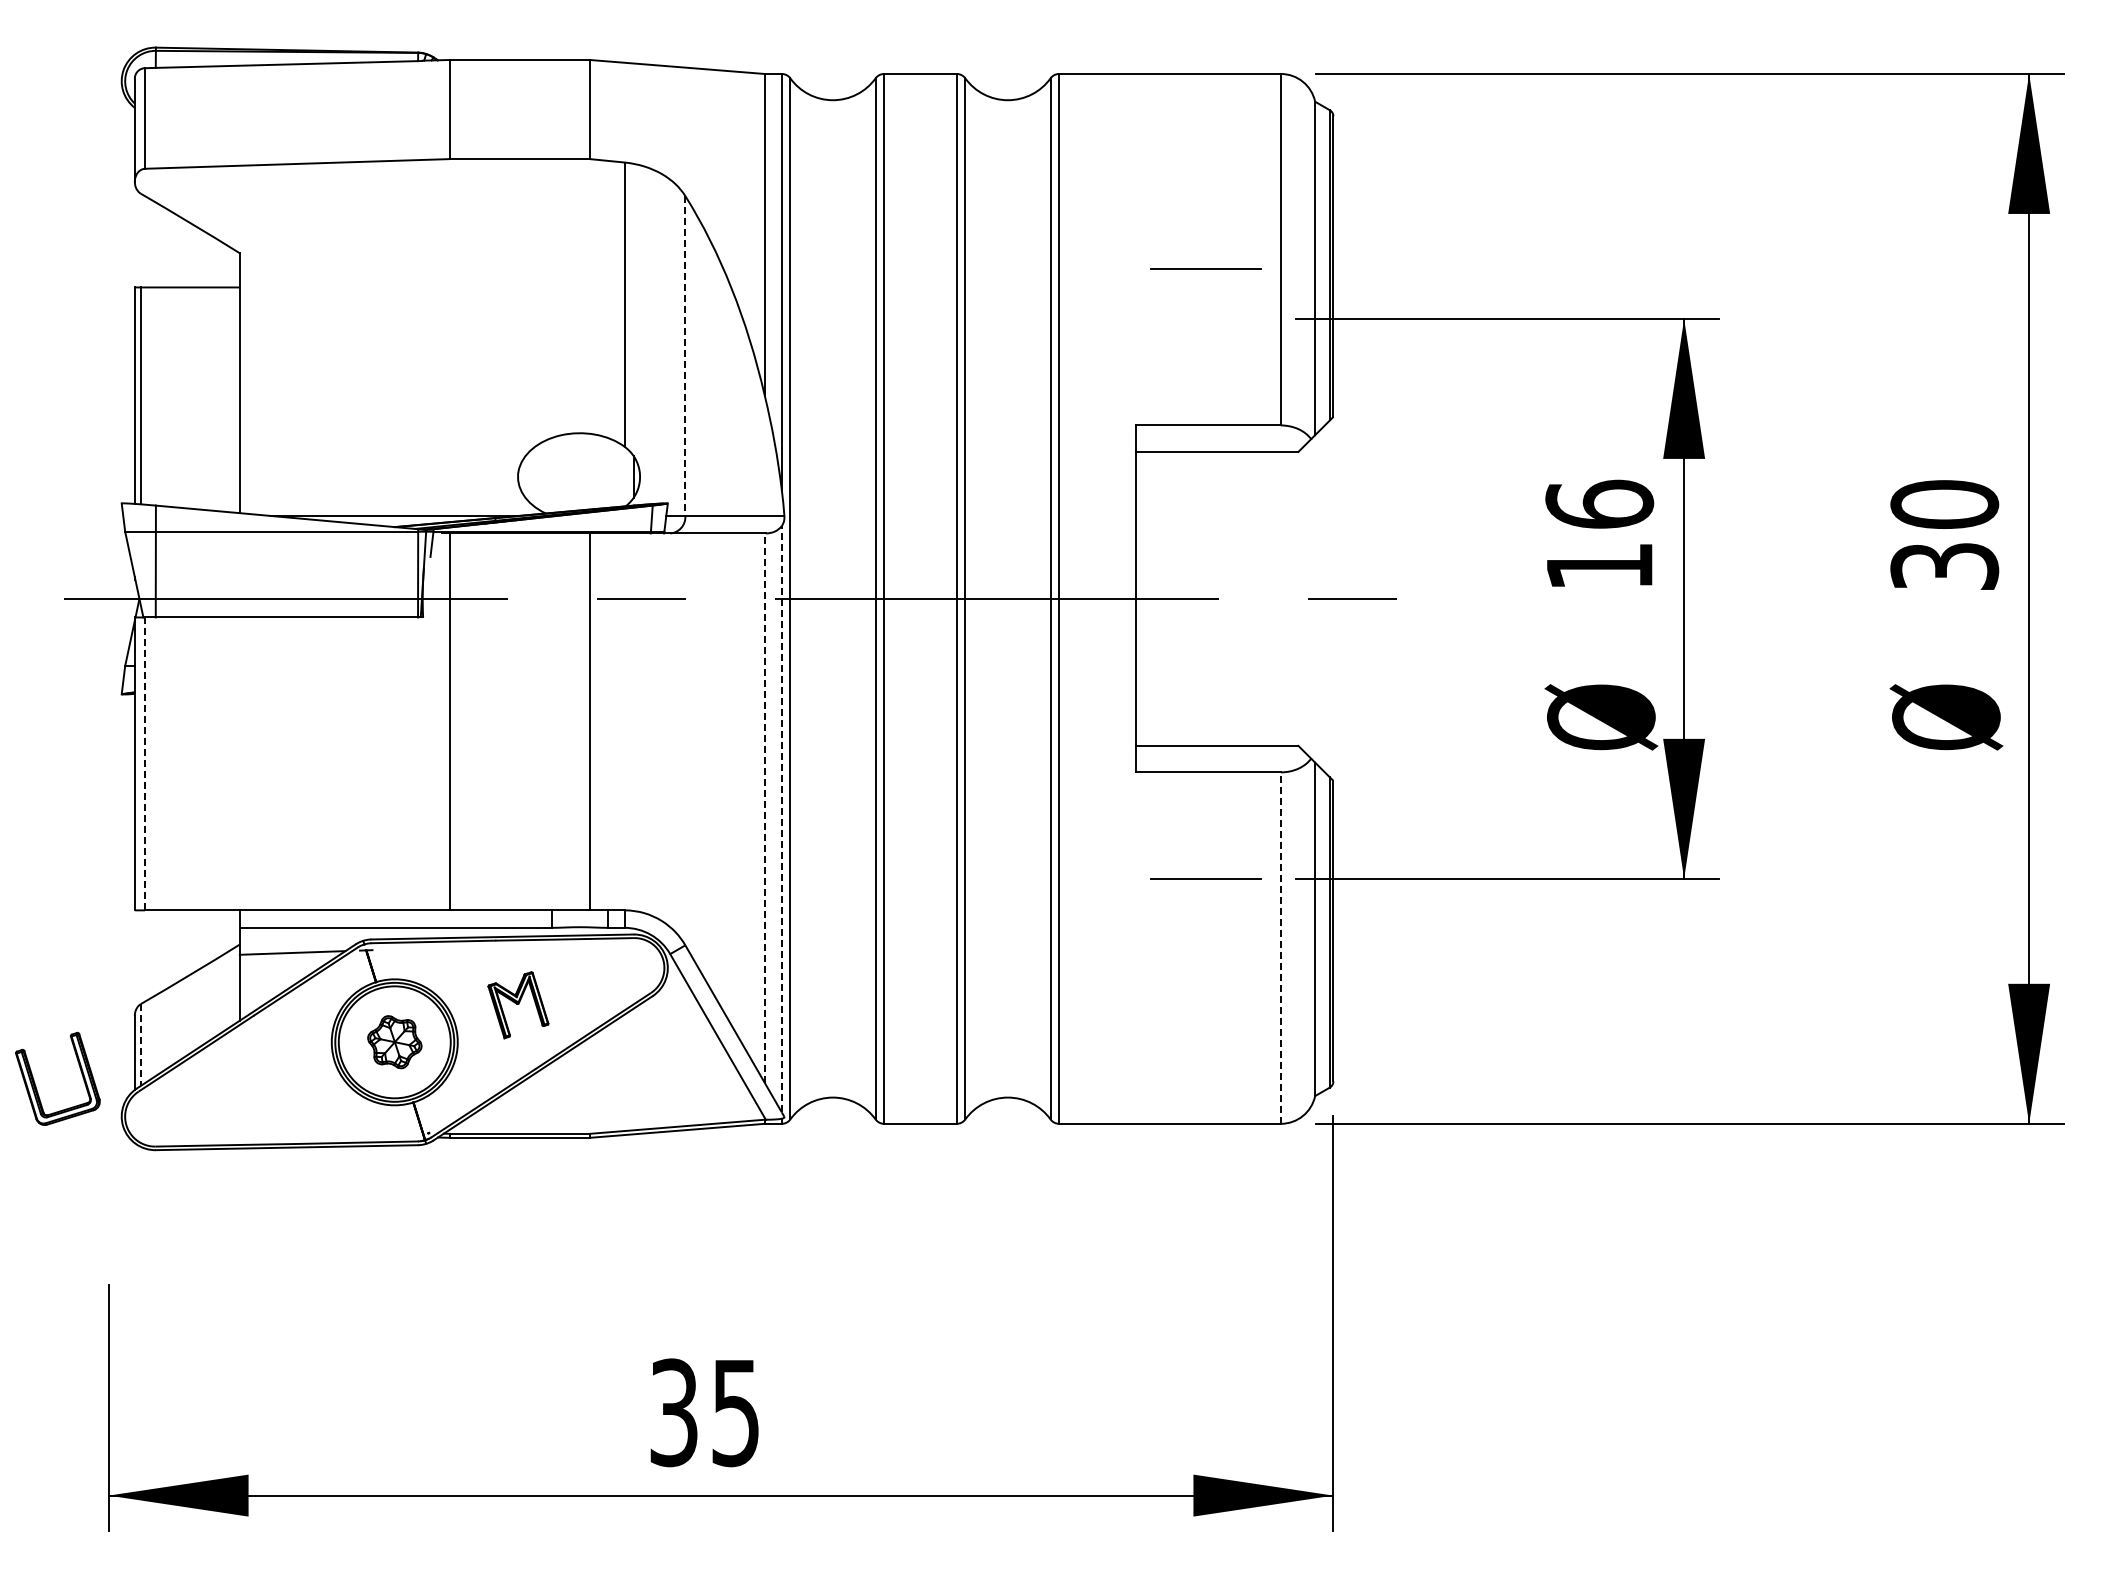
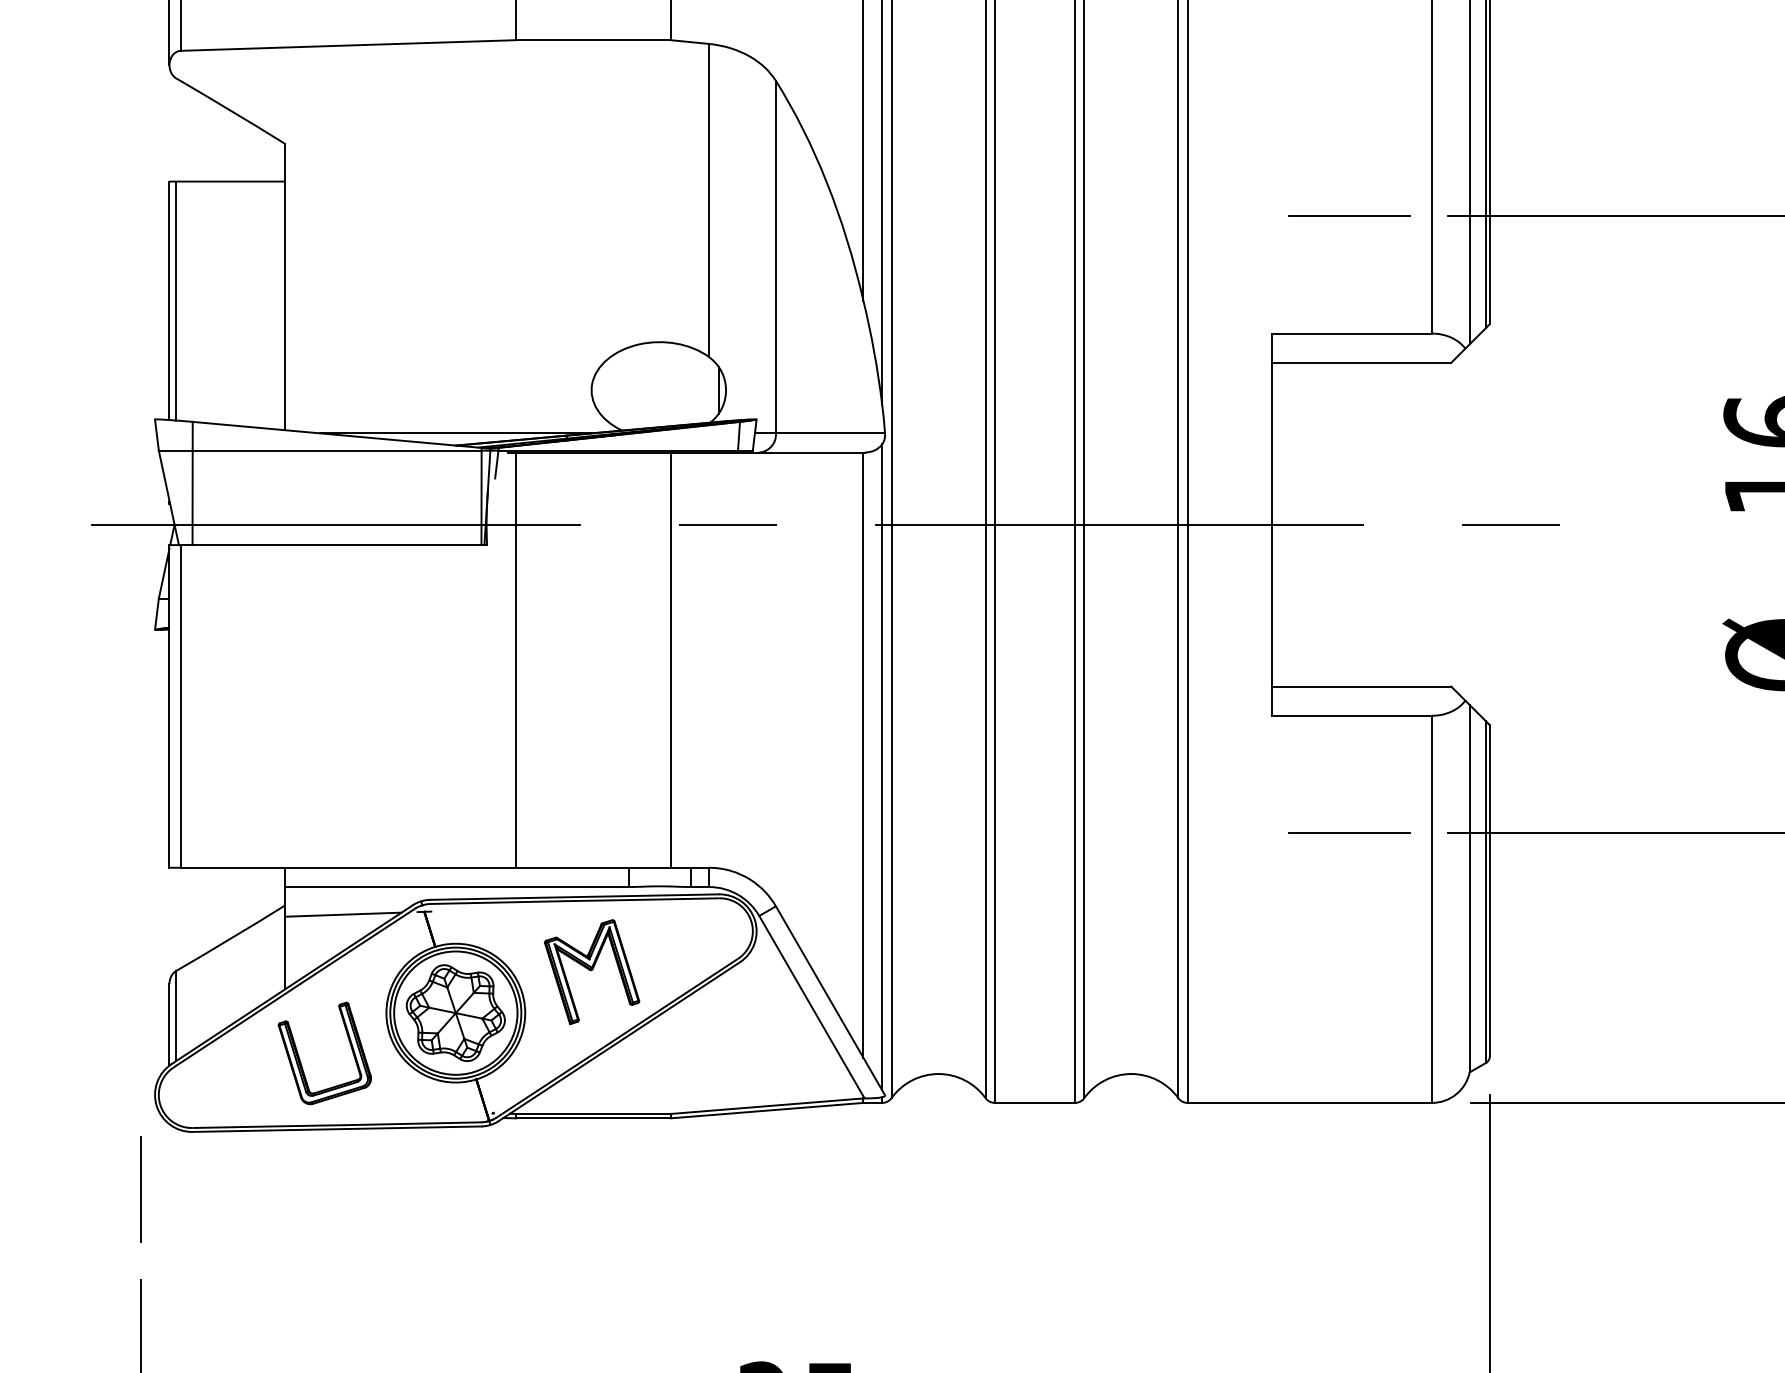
line: (1205, 268) -> (1348, 215), moved
line: (685, 356) -> (776, 257), dashed -> solid
line: (145, 763) -> (181, 705), dashed -> solid
line: (764, 808) -> (863, 755), dashed -> solid
line: (781, 818) -> (881, 766), dashed -> solid
line: (1280, 948) -> (1431, 909), dashed -> solid
part: (518, 1005) -> (592, 972), size x1.43
part: (394, 1041) -> (455, 1012), size x1.67
line: (140, 1044) -> (175, 1015), dashed -> solid
part: (35, 1082) -> (300, 1057), moved
line: (108, 1201) -> (140, 1188), added

